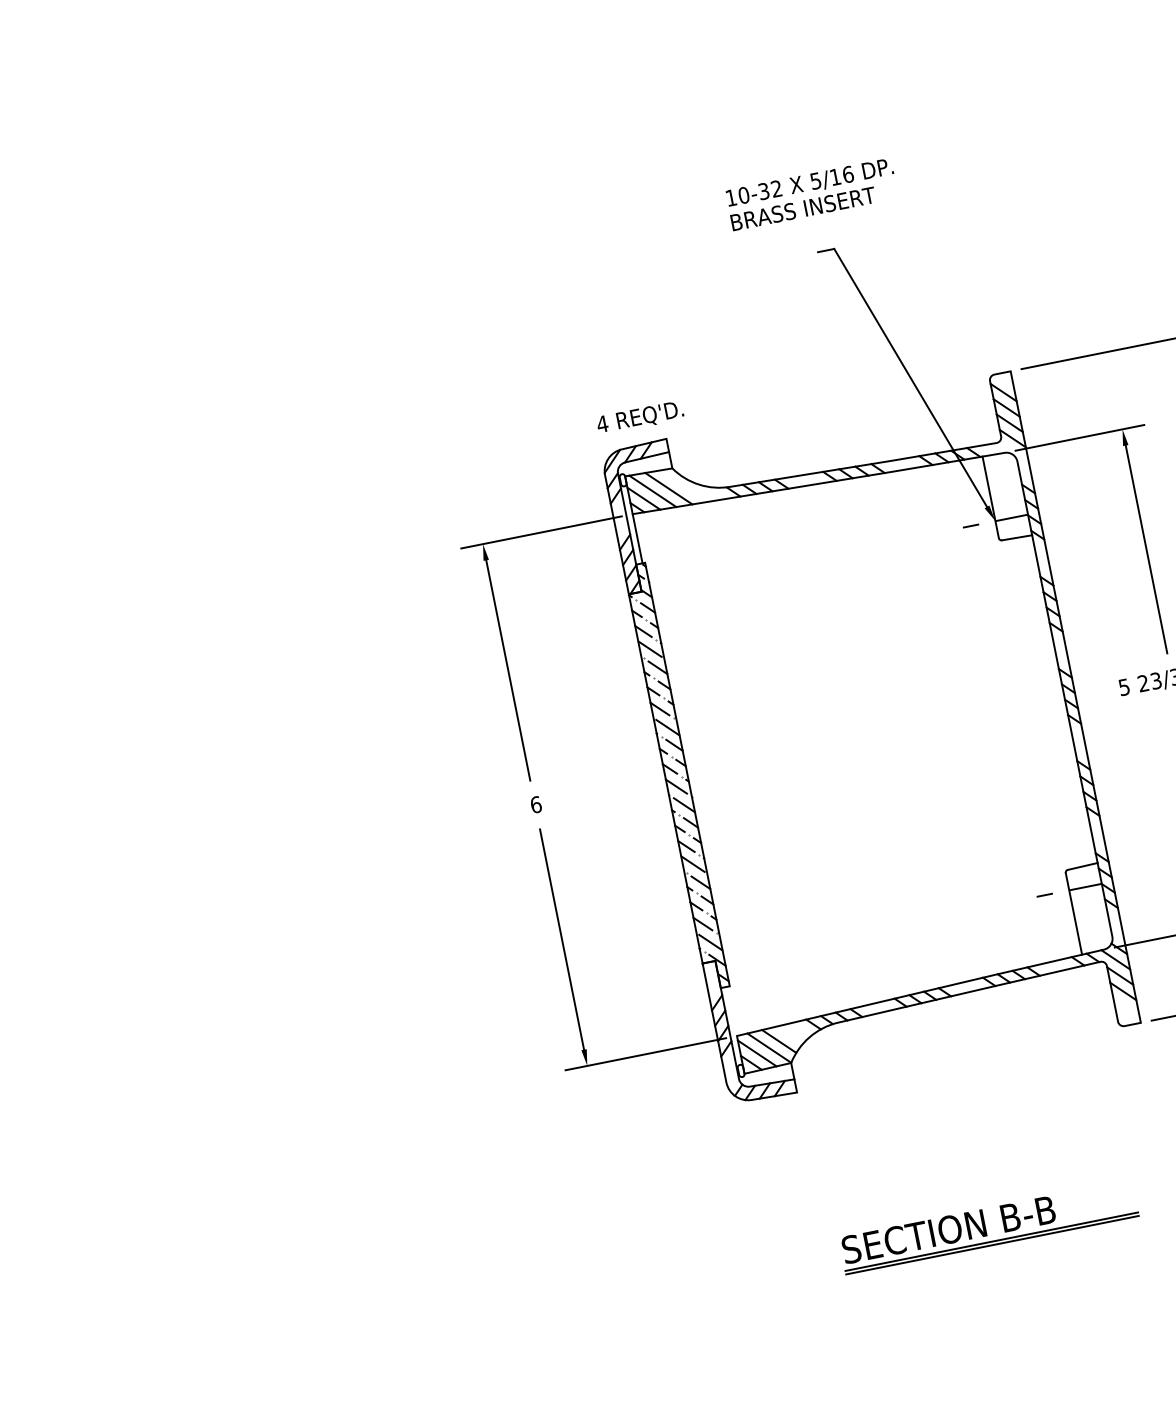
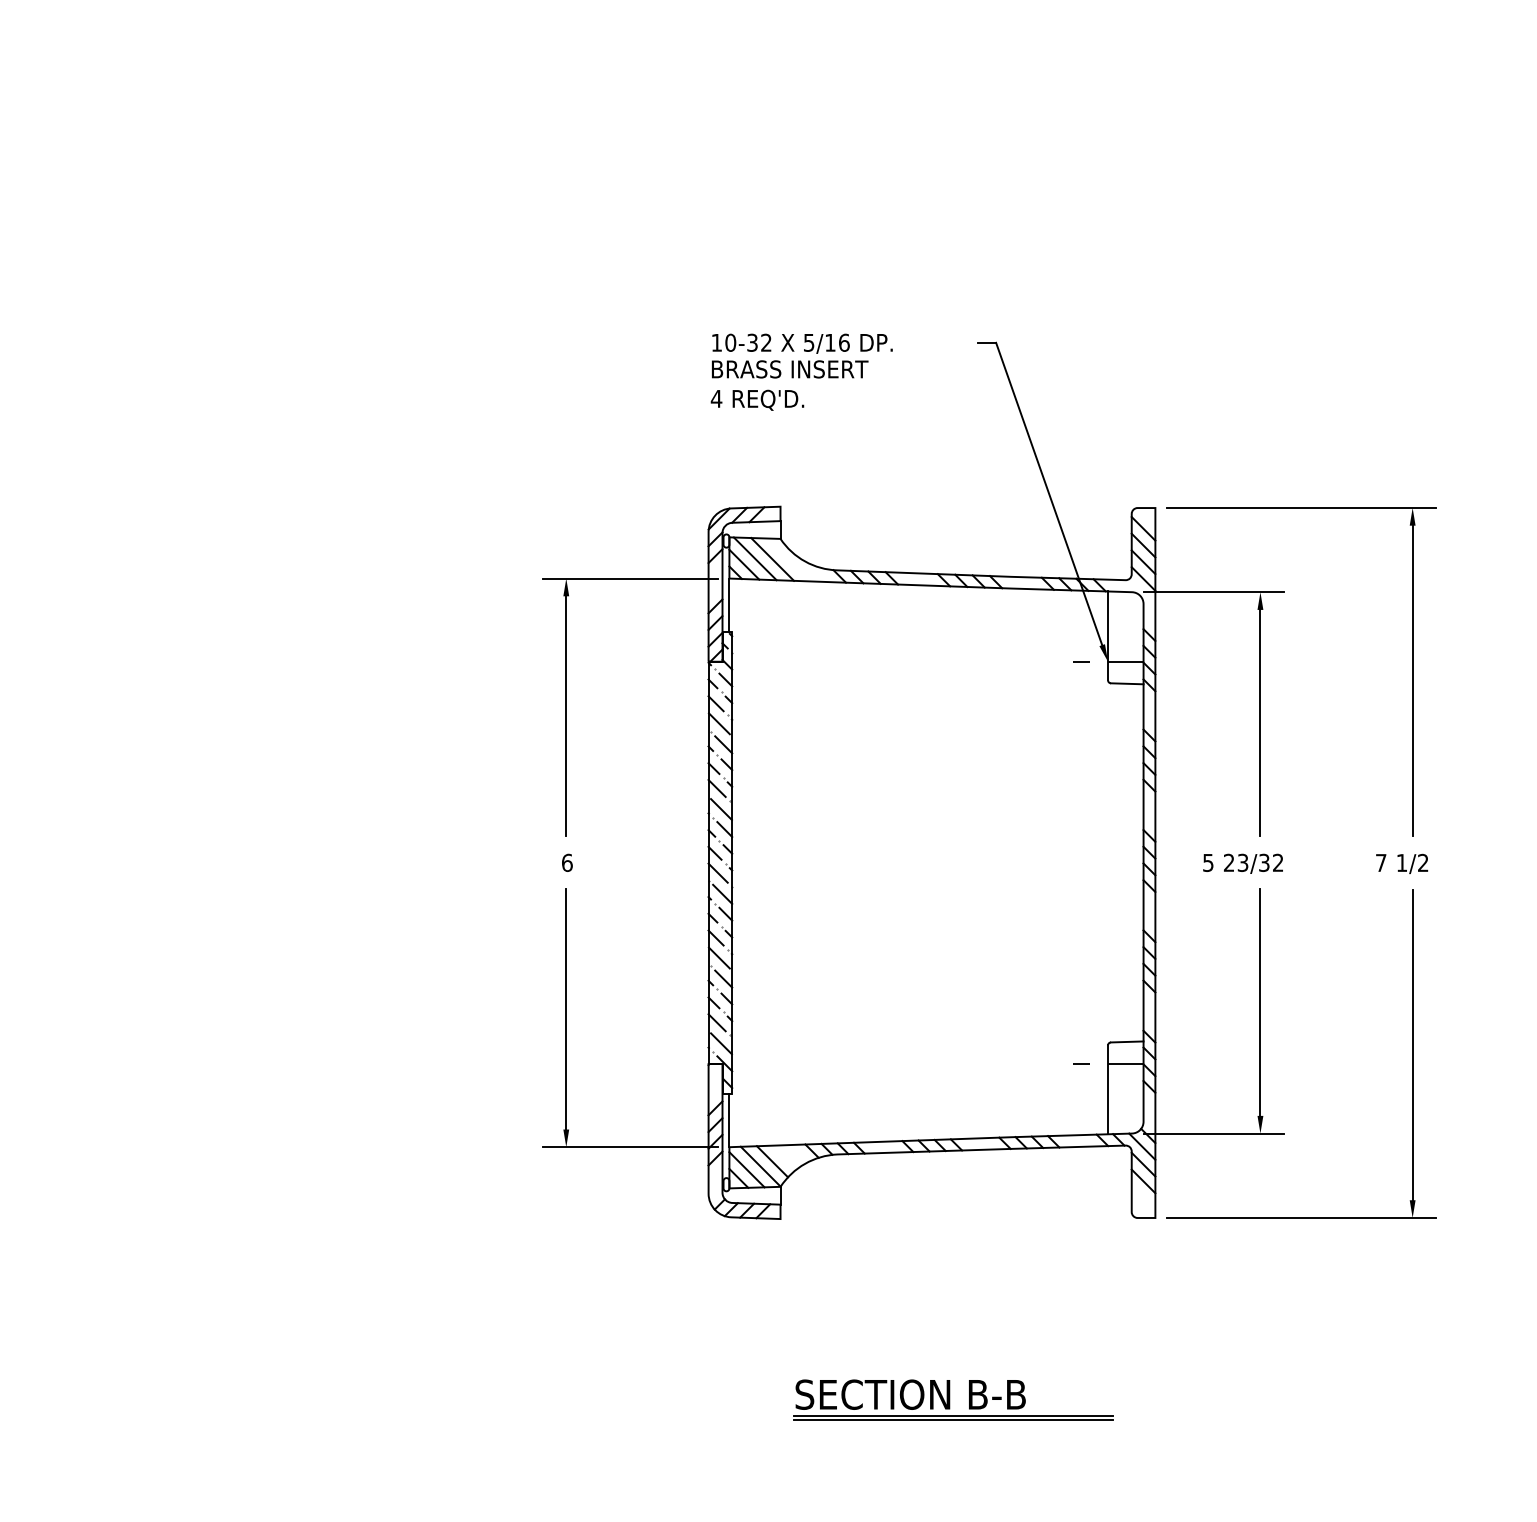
text: (812, 193) -> (802, 355), moved
text: (640, 417) -> (757, 399), moved
line: (732, 1011) -> (729, 1120), added

